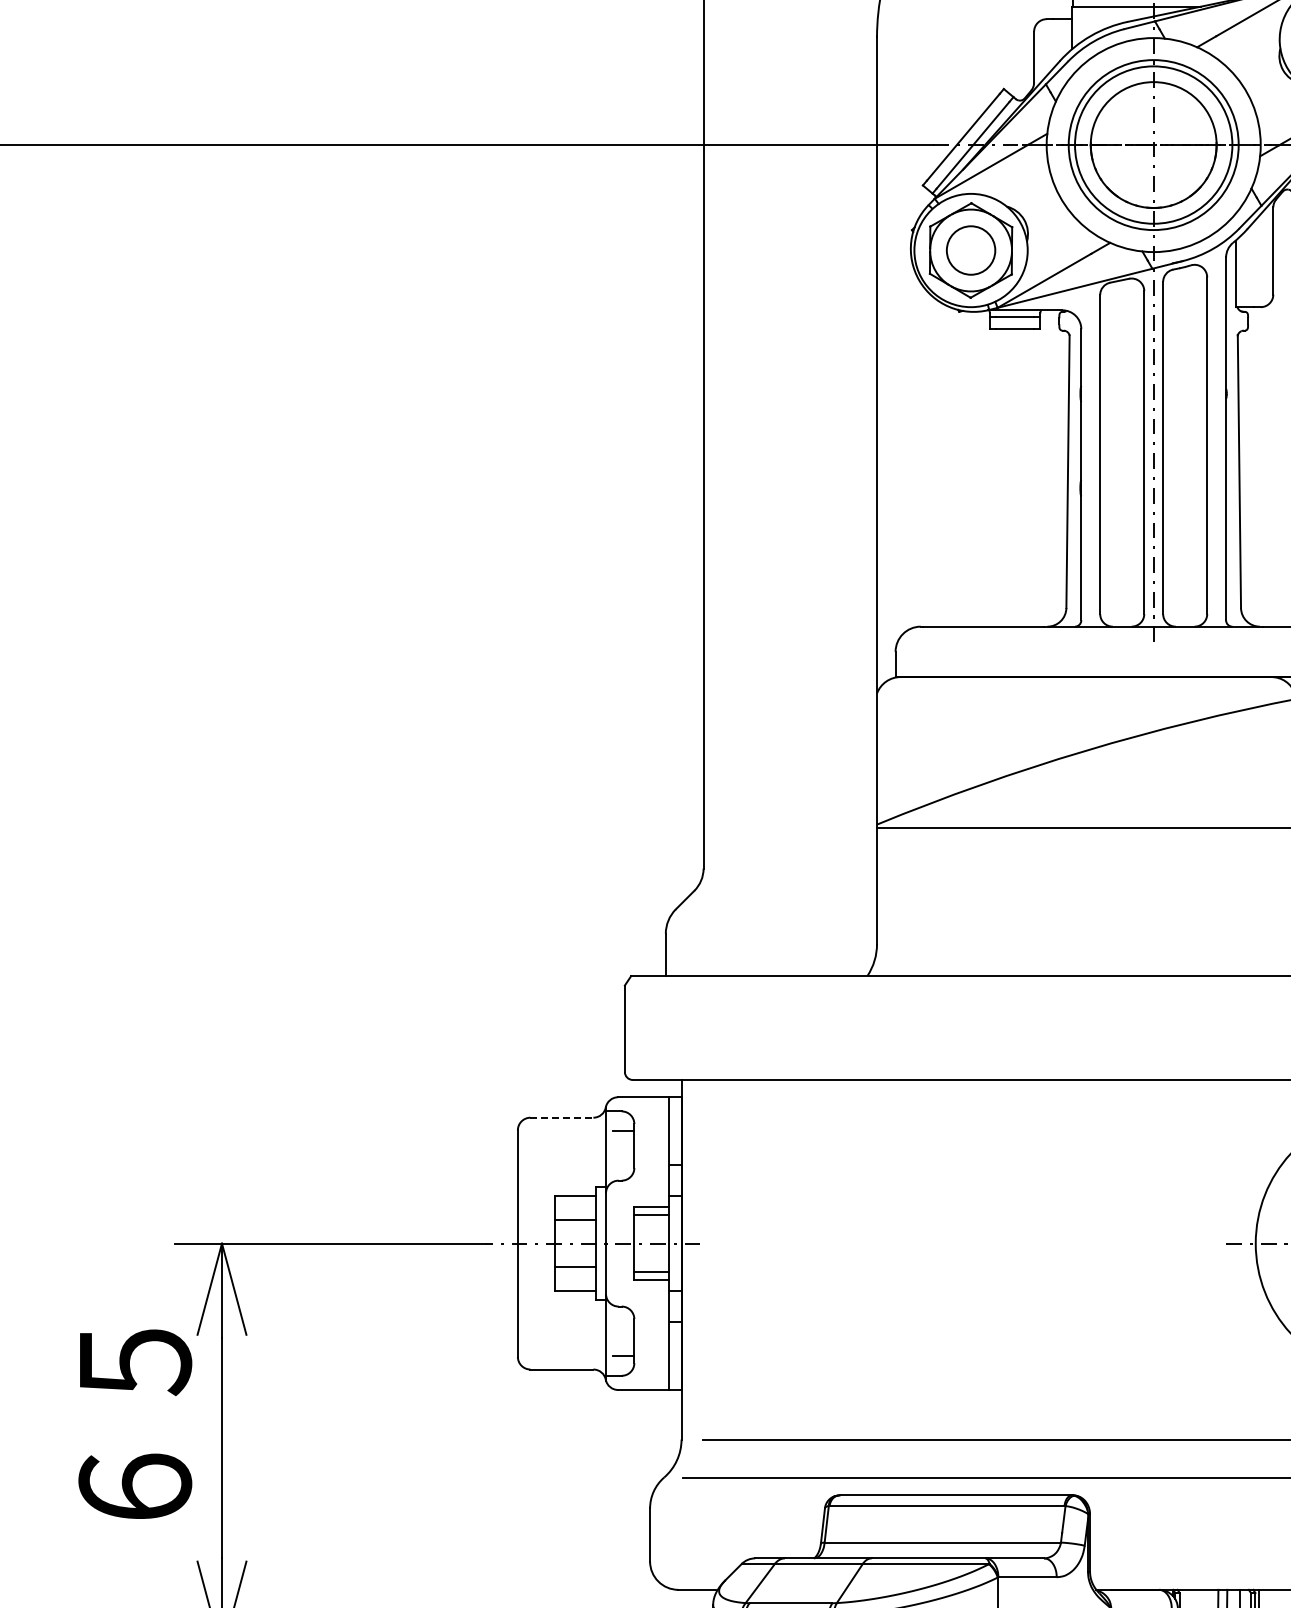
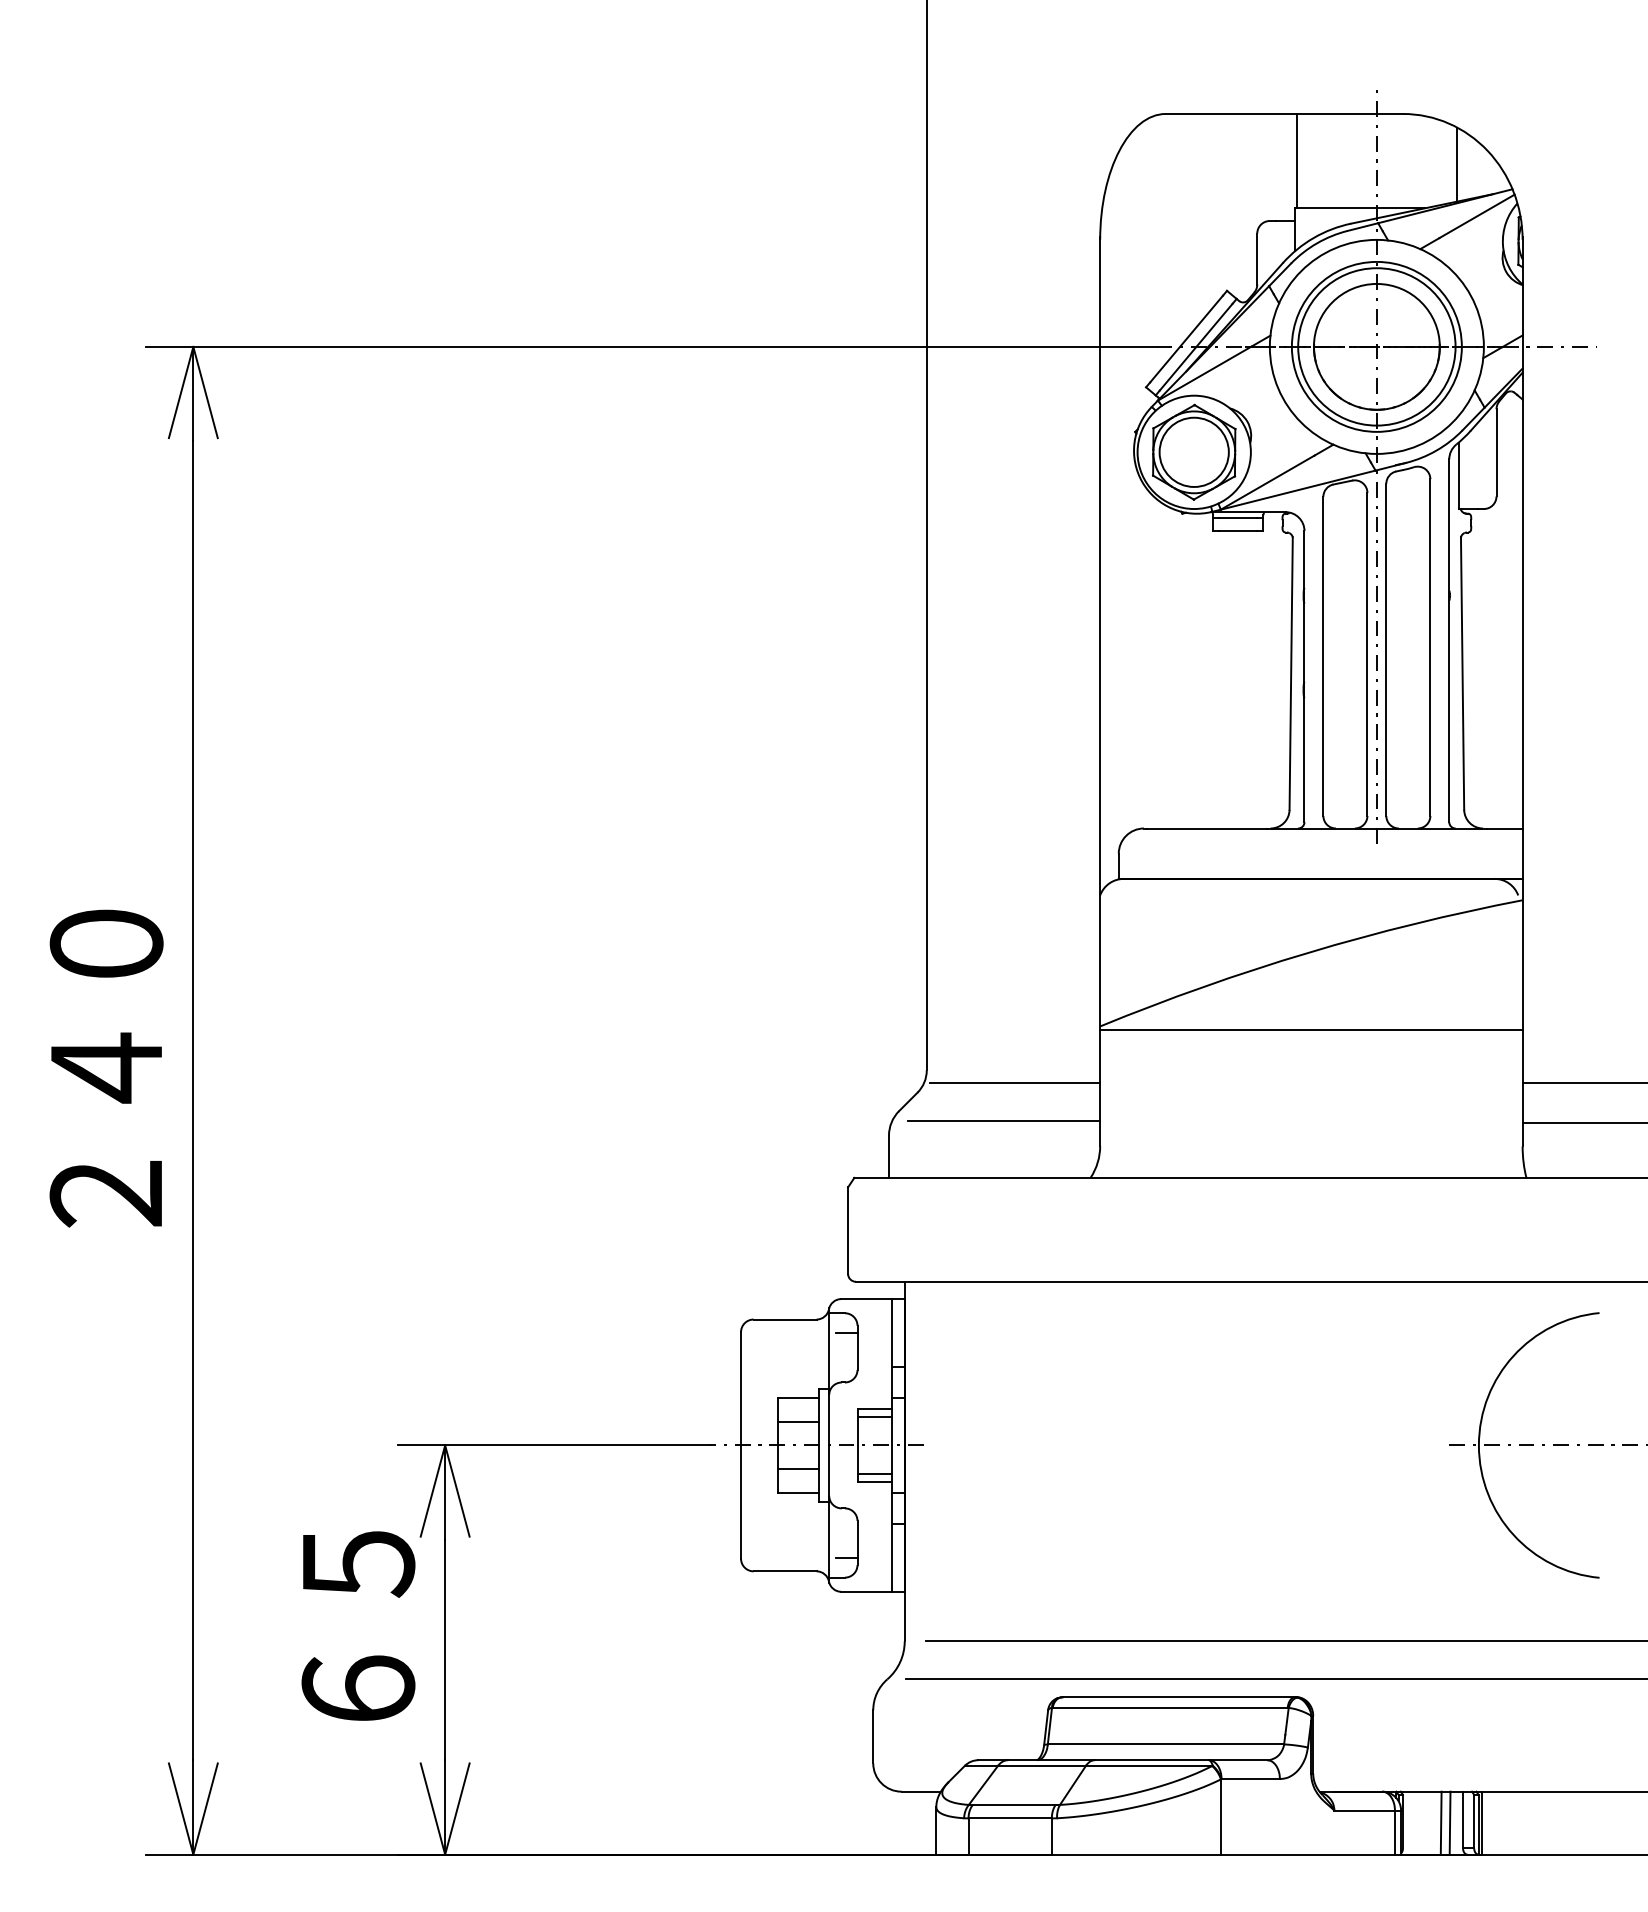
circle: (970, 249) -> (1193, 451), size x1.43
line: (791, 881) -> (1014, 1083), added
line: (780, 919) -> (1003, 1121), added
line: (562, 1117) -> (785, 1319), dashed -> solid

